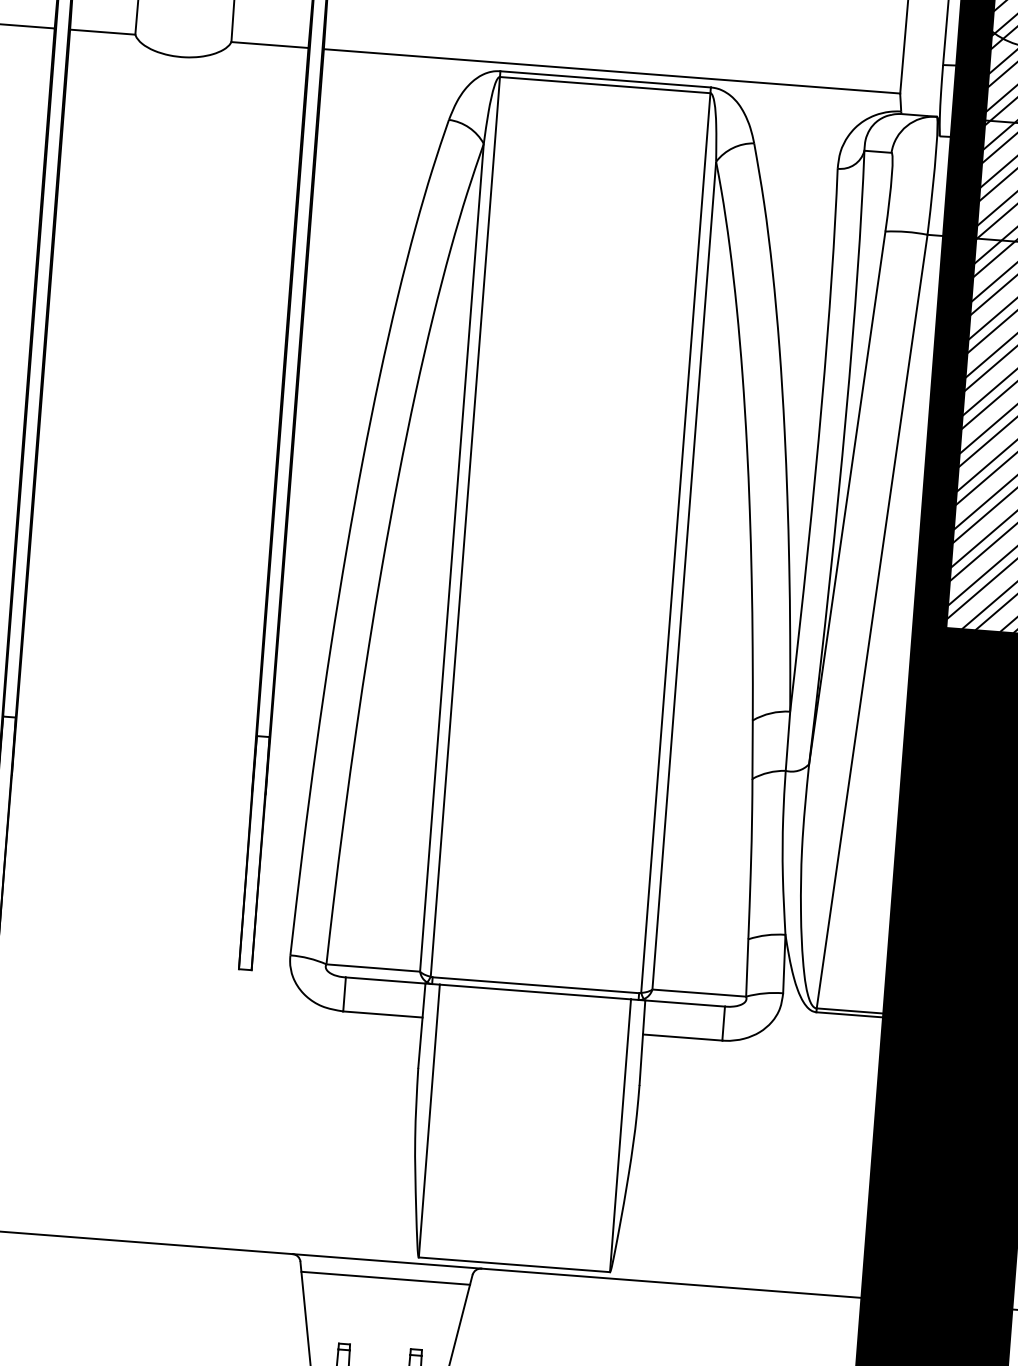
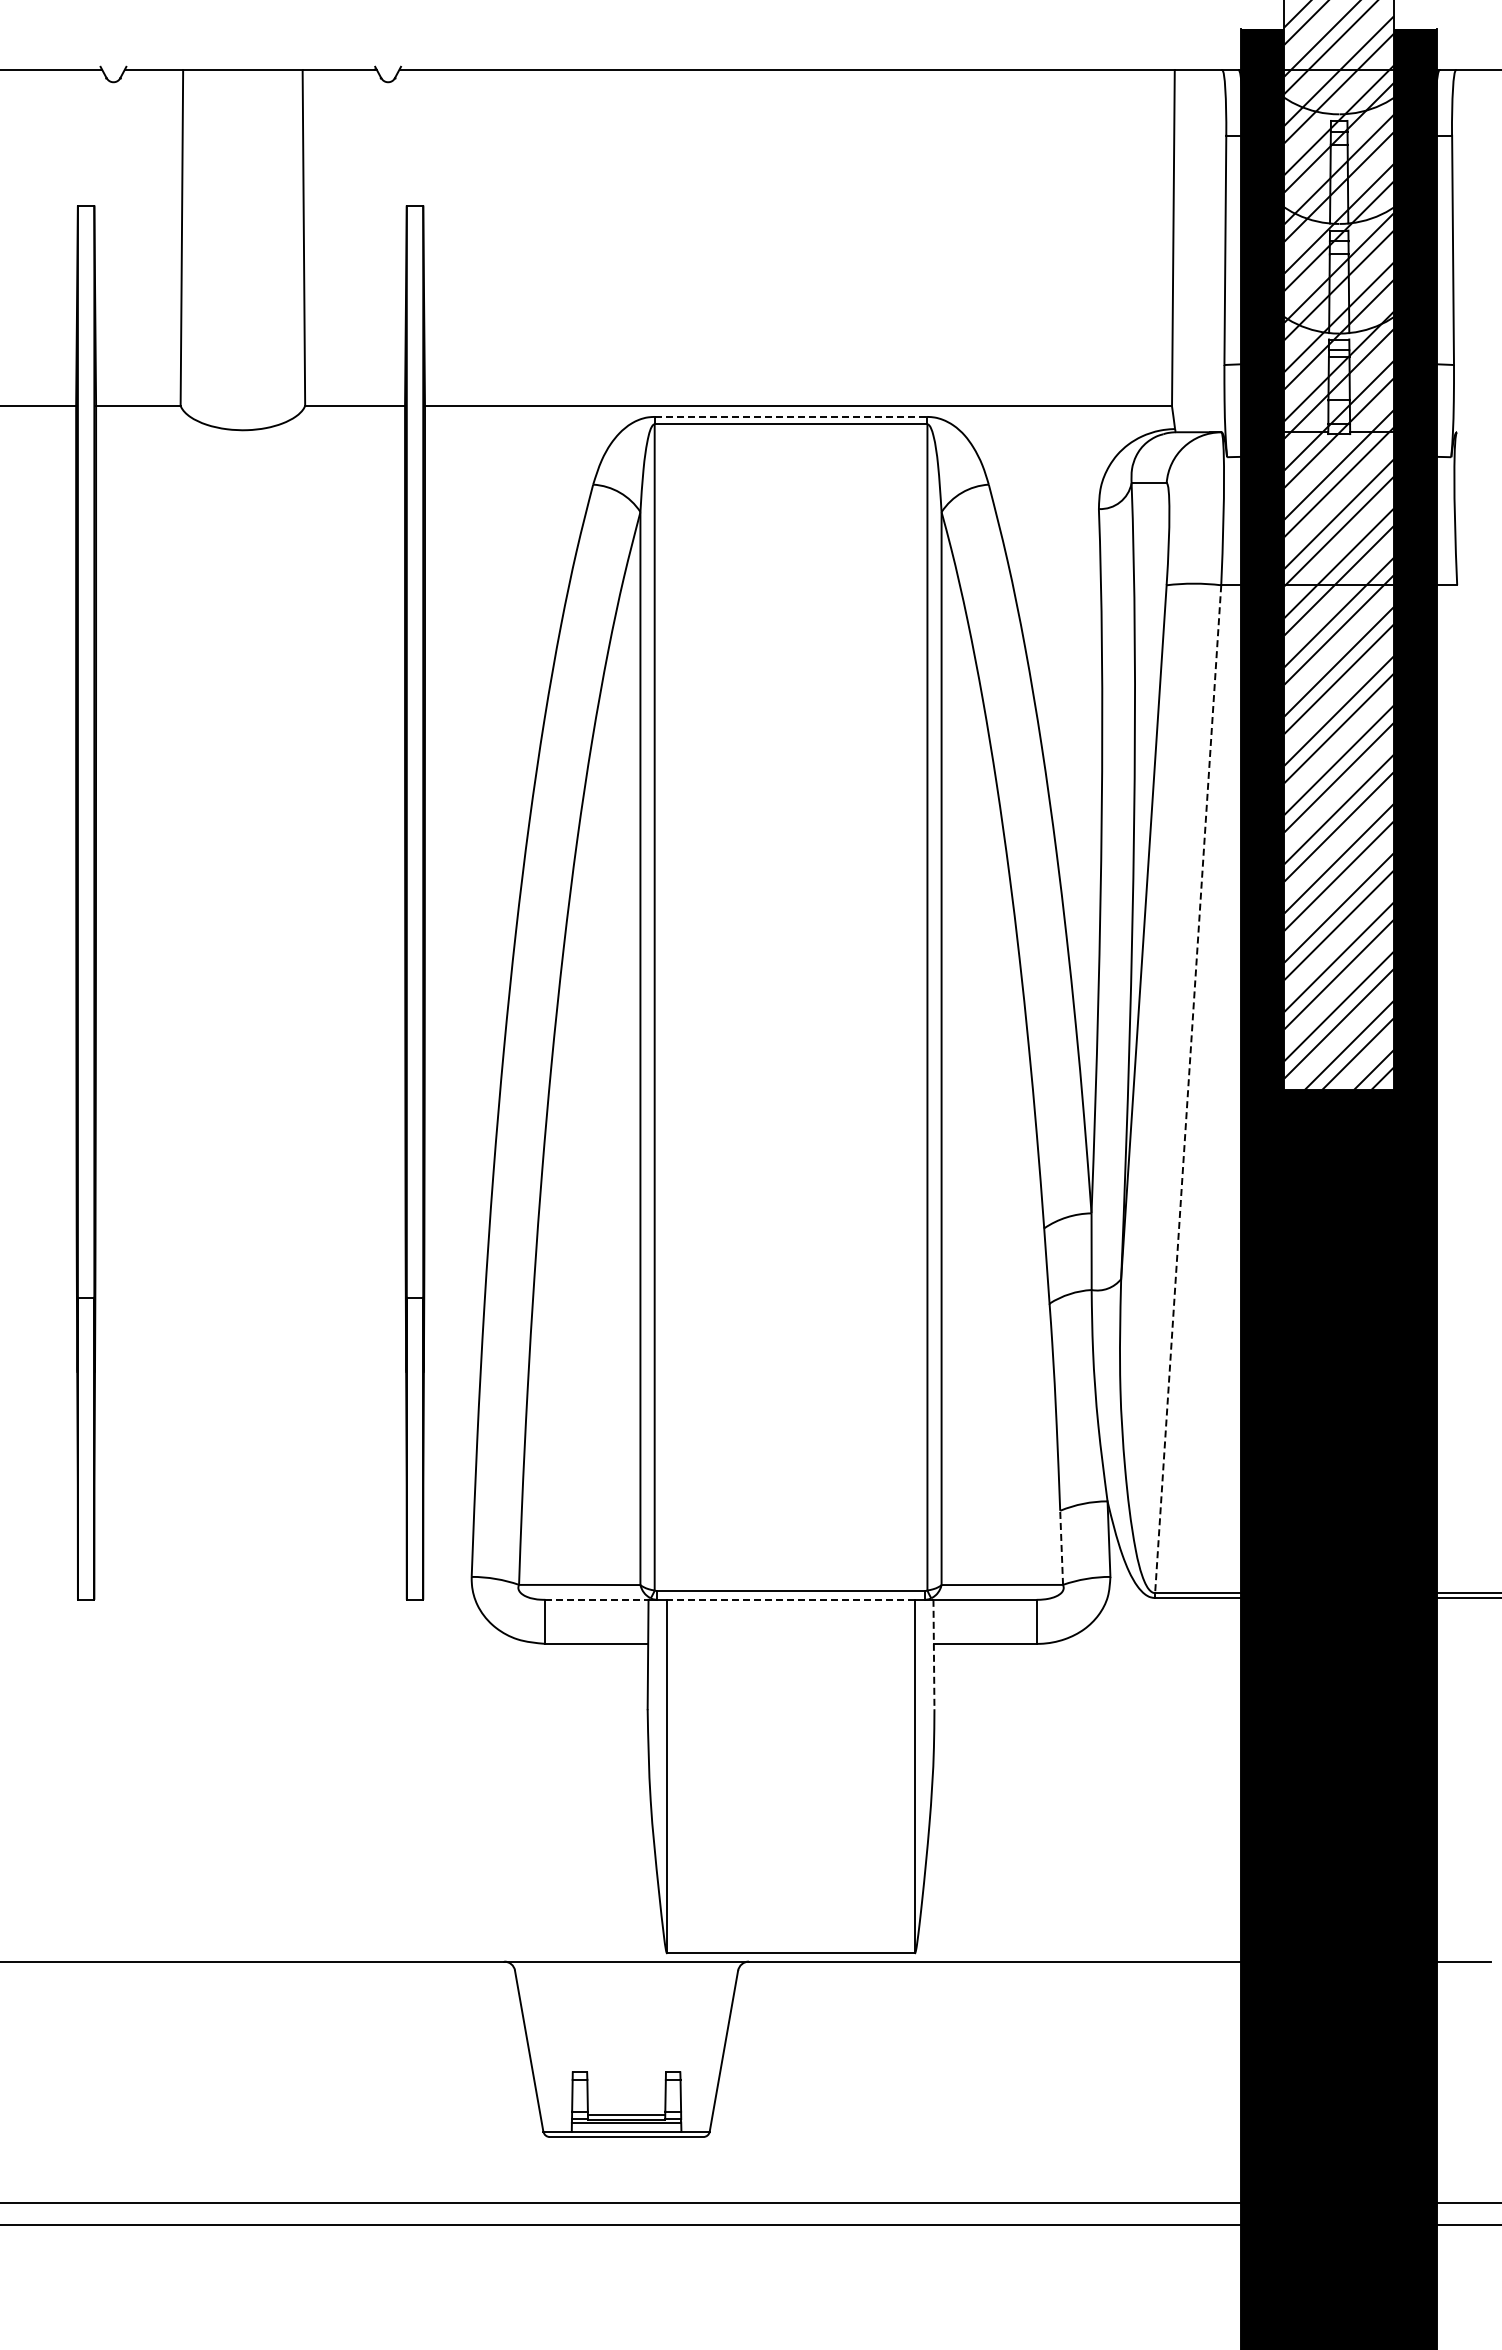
line: (606, 79) -> (791, 416), solid -> dashed
line: (872, 621) -> (1188, 1089), solid -> dashed
line: (747, 967) -> (1061, 1547), solid -> dashed
line: (385, 980) -> (596, 1599), solid -> dashed
line: (535, 991) -> (791, 1599), solid -> dashed
line: (642, 1042) -> (933, 1654), solid -> dashed
line: (385, 1278) -> (626, 1983), removed

